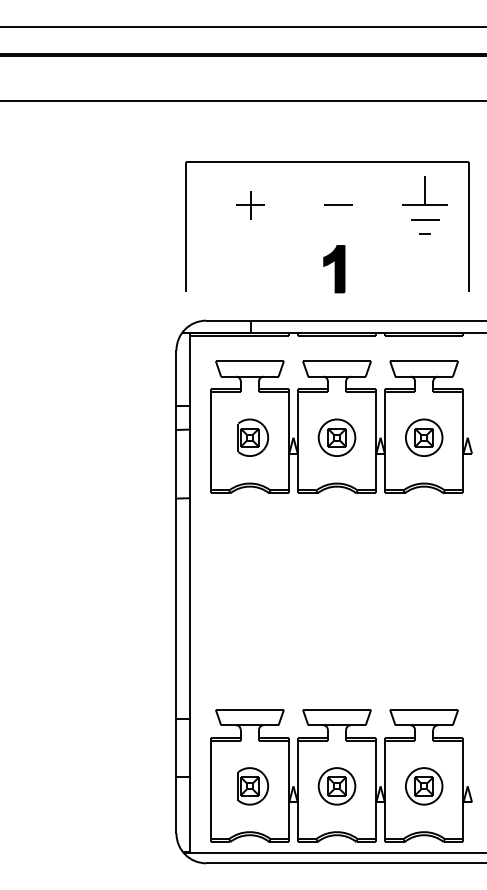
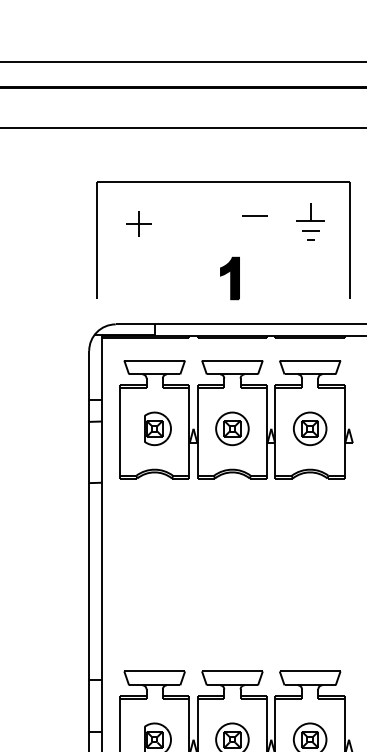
line: (338, 204) -> (255, 215), moved
part: (250, 205) -> (138, 224), moved
part: (424, 205) -> (310, 221), size x0.7

